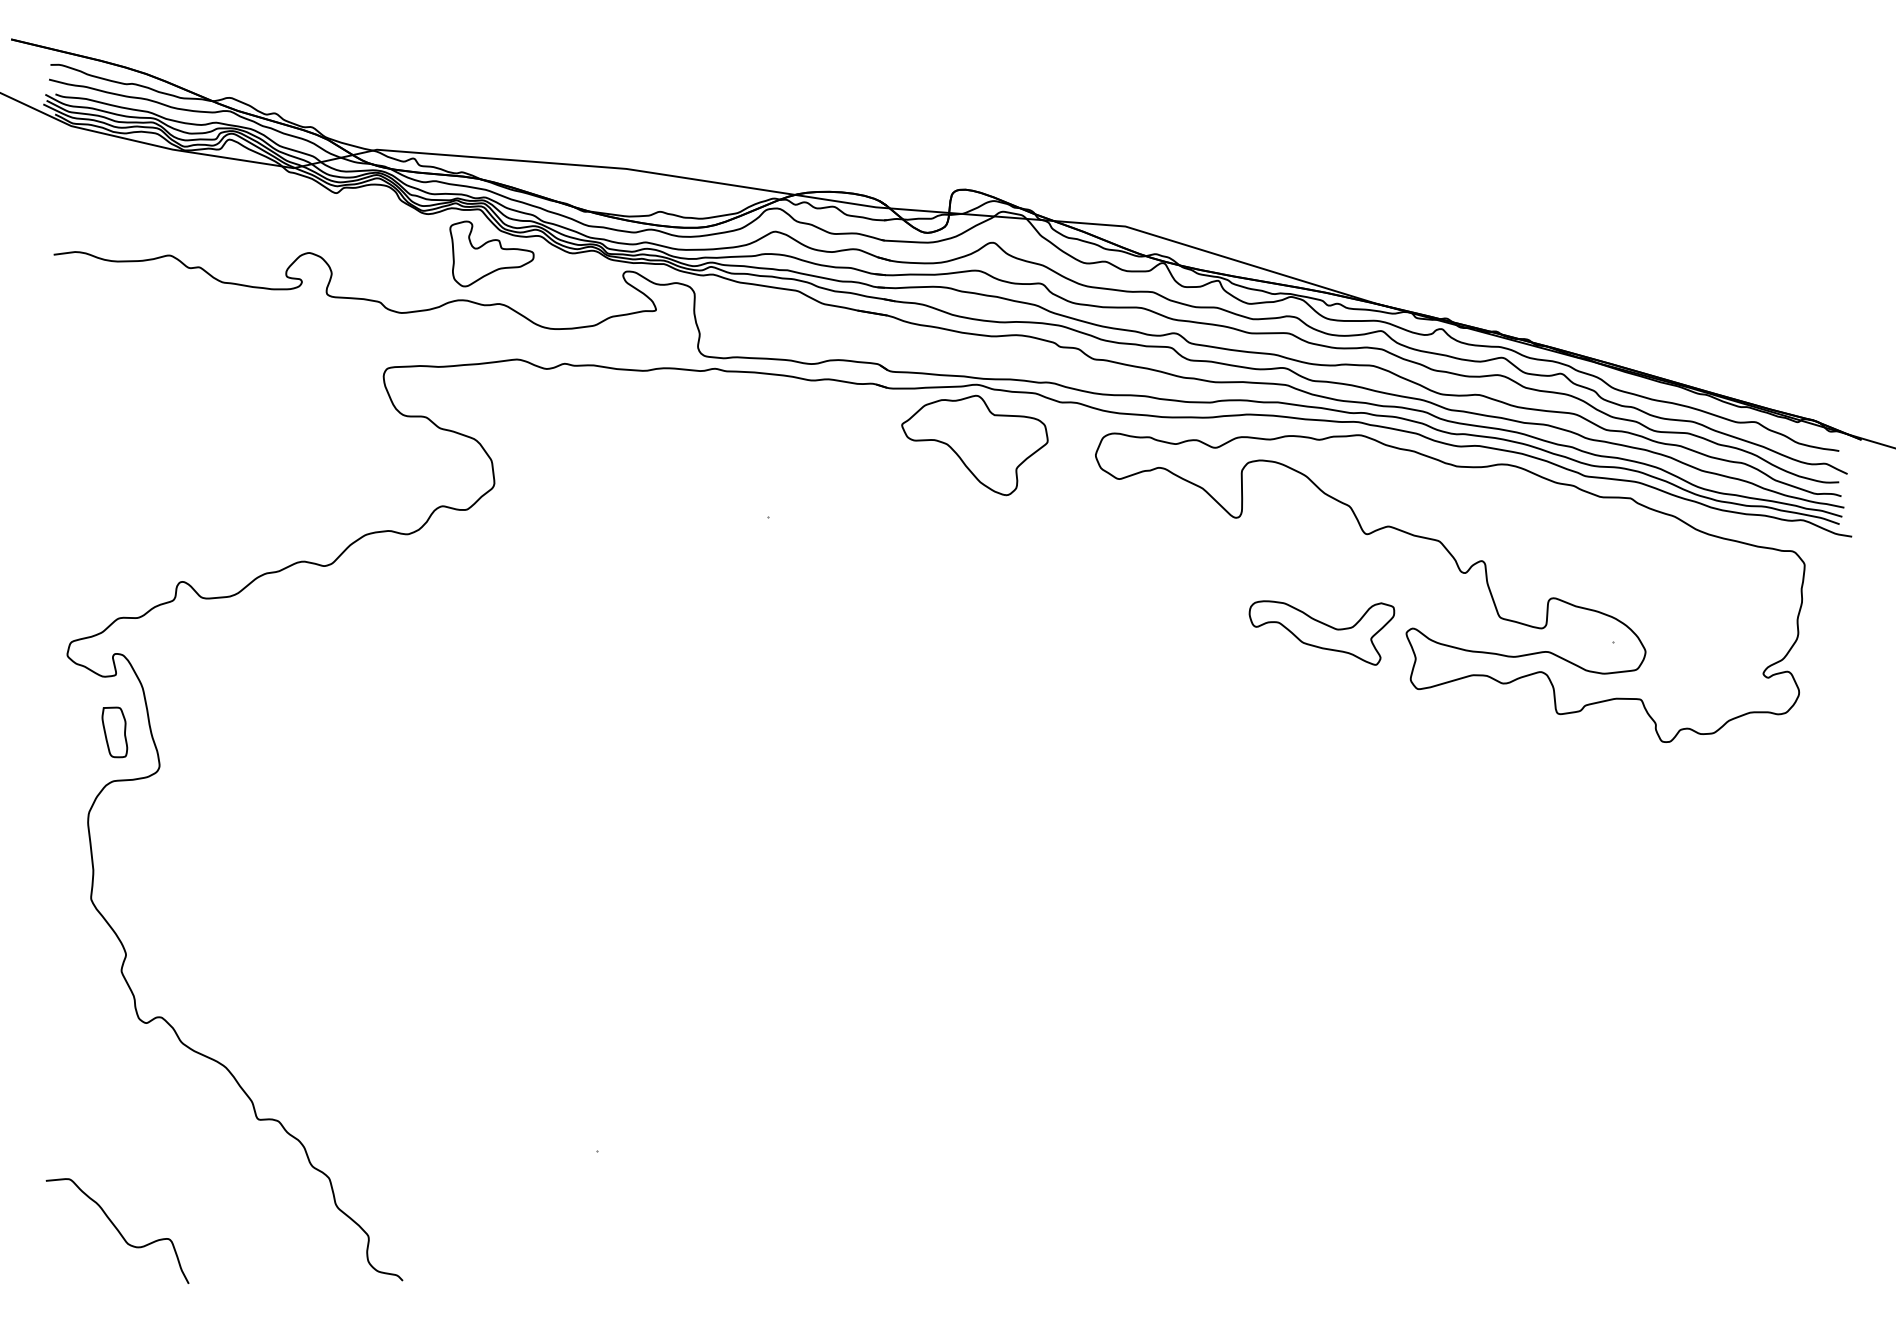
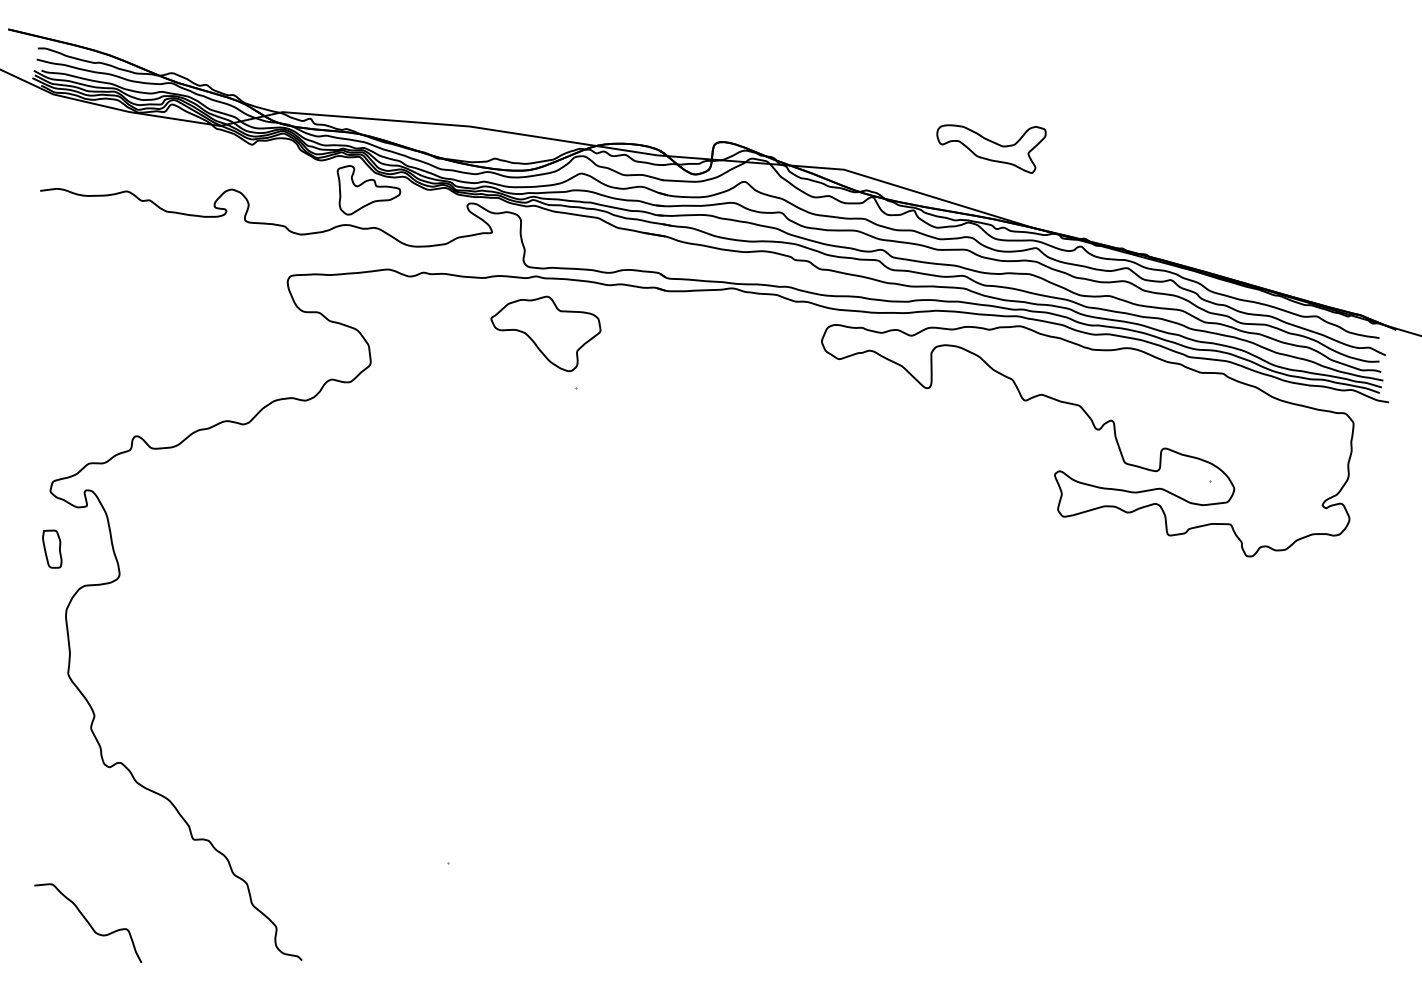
part: (974, 445) -> (545, 333), moved
part: (1321, 632) -> (991, 148), moved
part: (114, 732) -> (52, 549), moved

